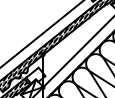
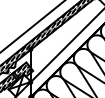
hatch: (35, 75) -> (23, 70), added

